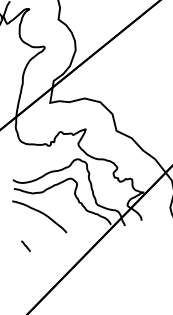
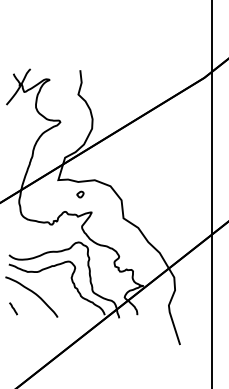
part: (72, 113) -> (80, 194), added
line: (25, 245) -> (13, 308), moved

